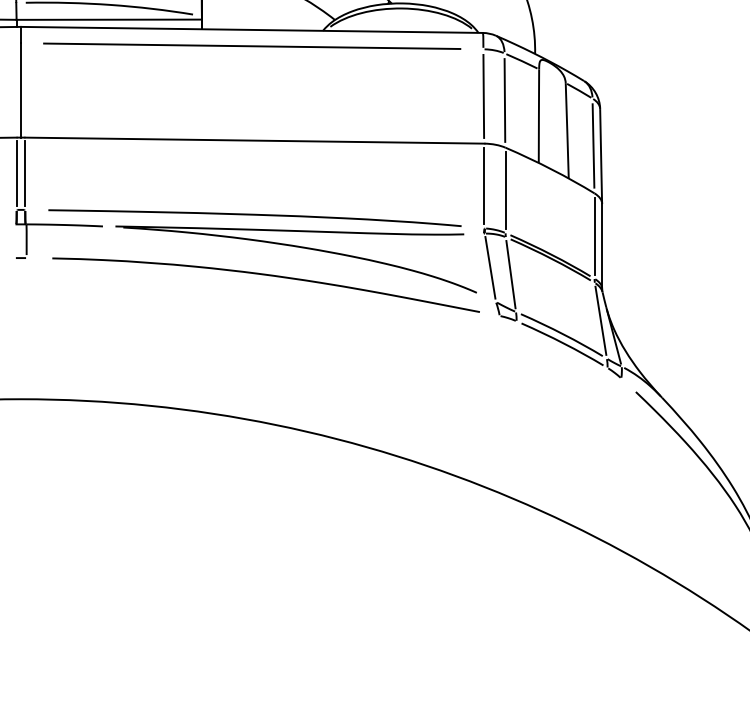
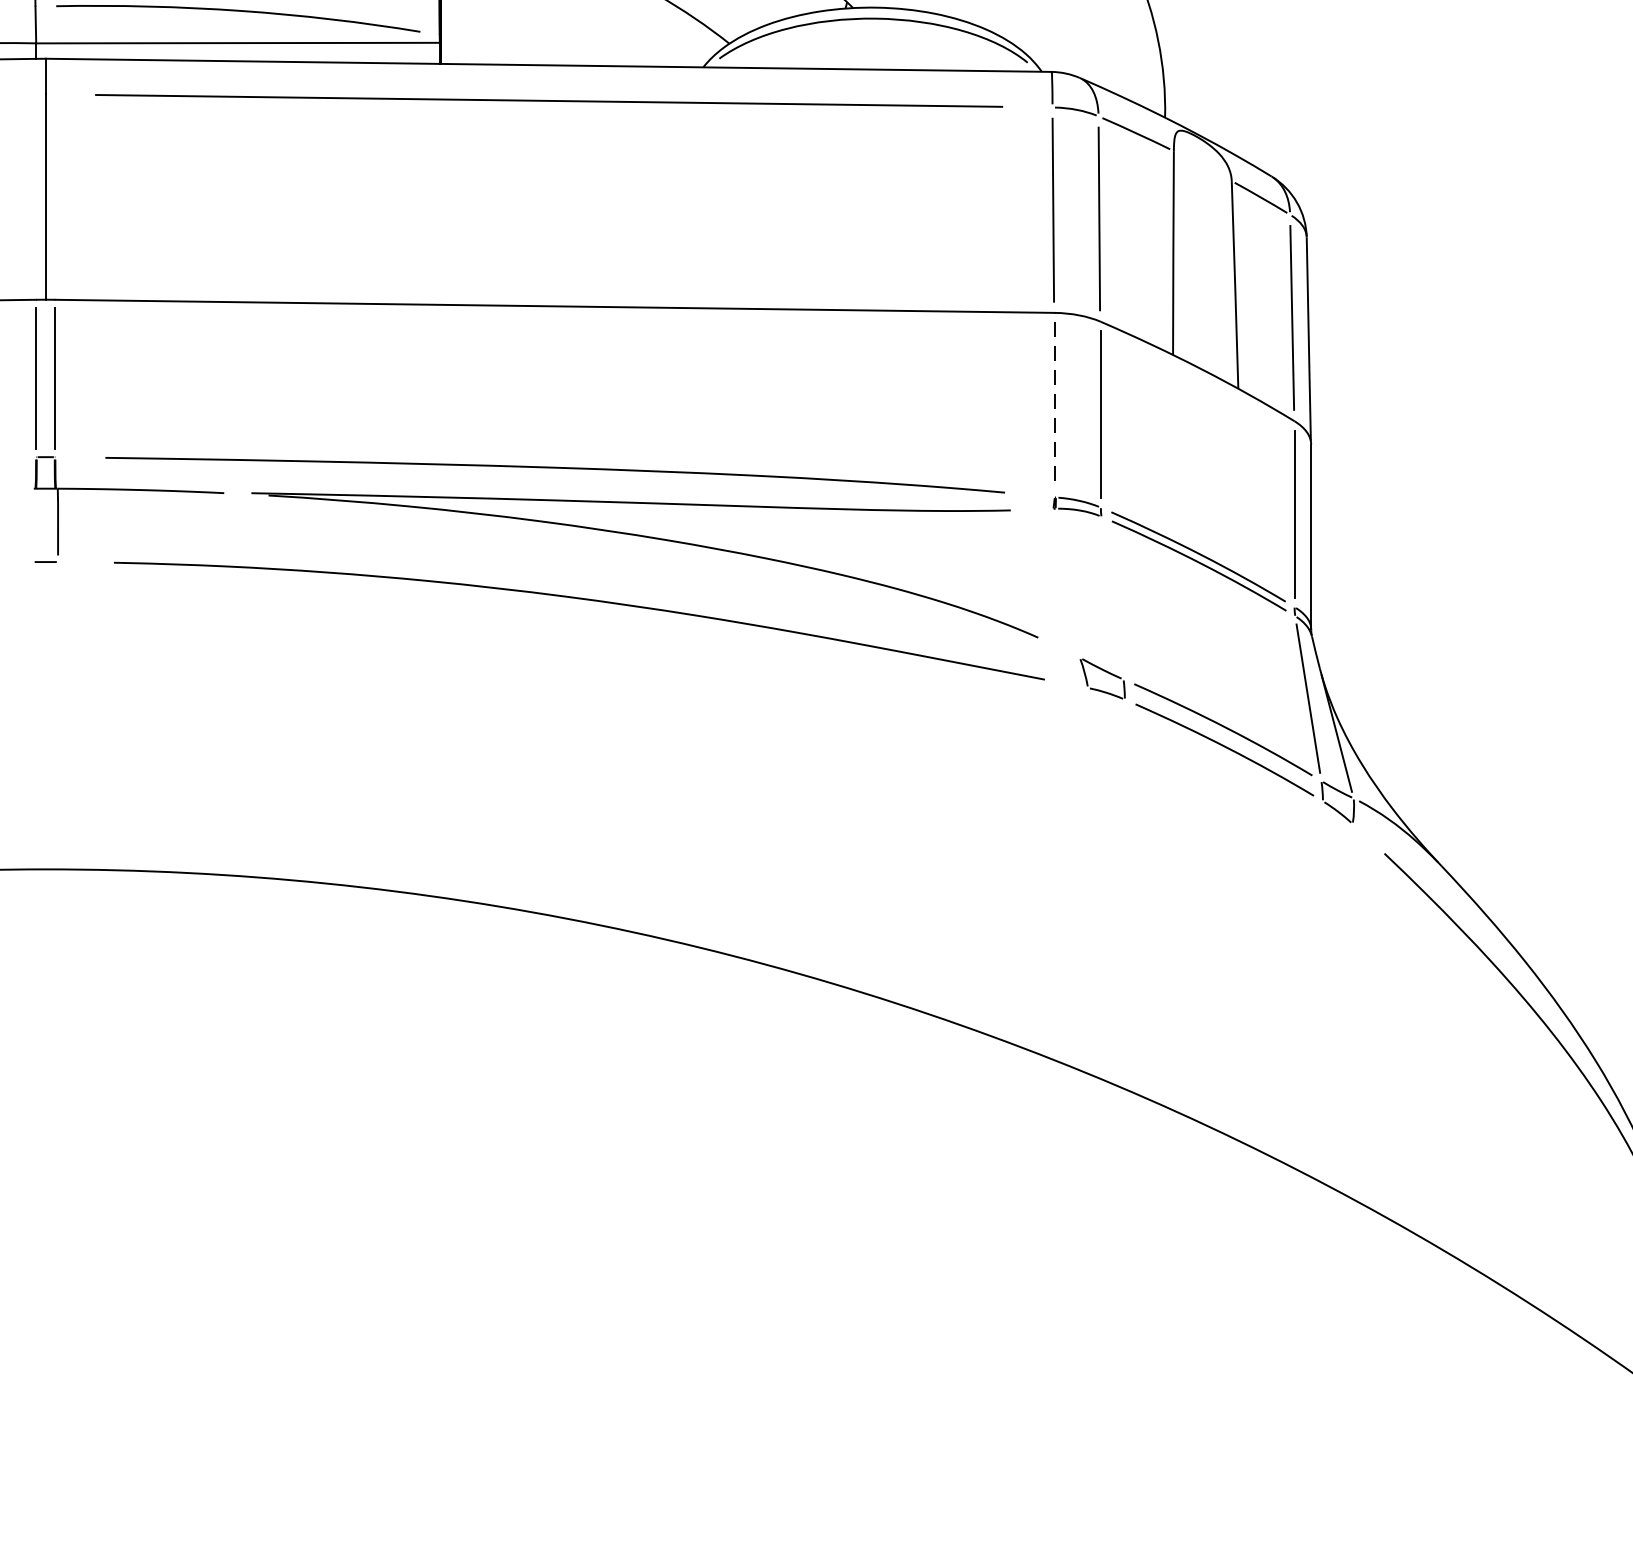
line: (484, 186) -> (1054, 406), solid -> dashed
line: (490, 267) -> (1067, 582), removed
line: (510, 274) -> (1111, 597), removed

